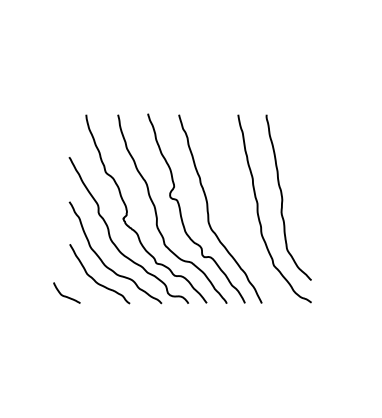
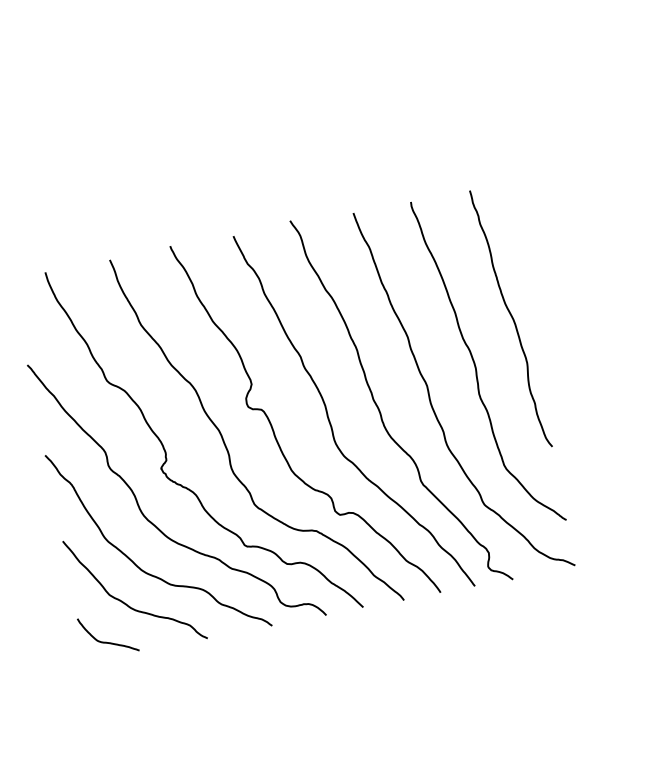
curve: (303, 179) -> (510, 318), added
curve: (233, 210) -> (381, 408), added
curve: (65, 295) -> (106, 640), moved

